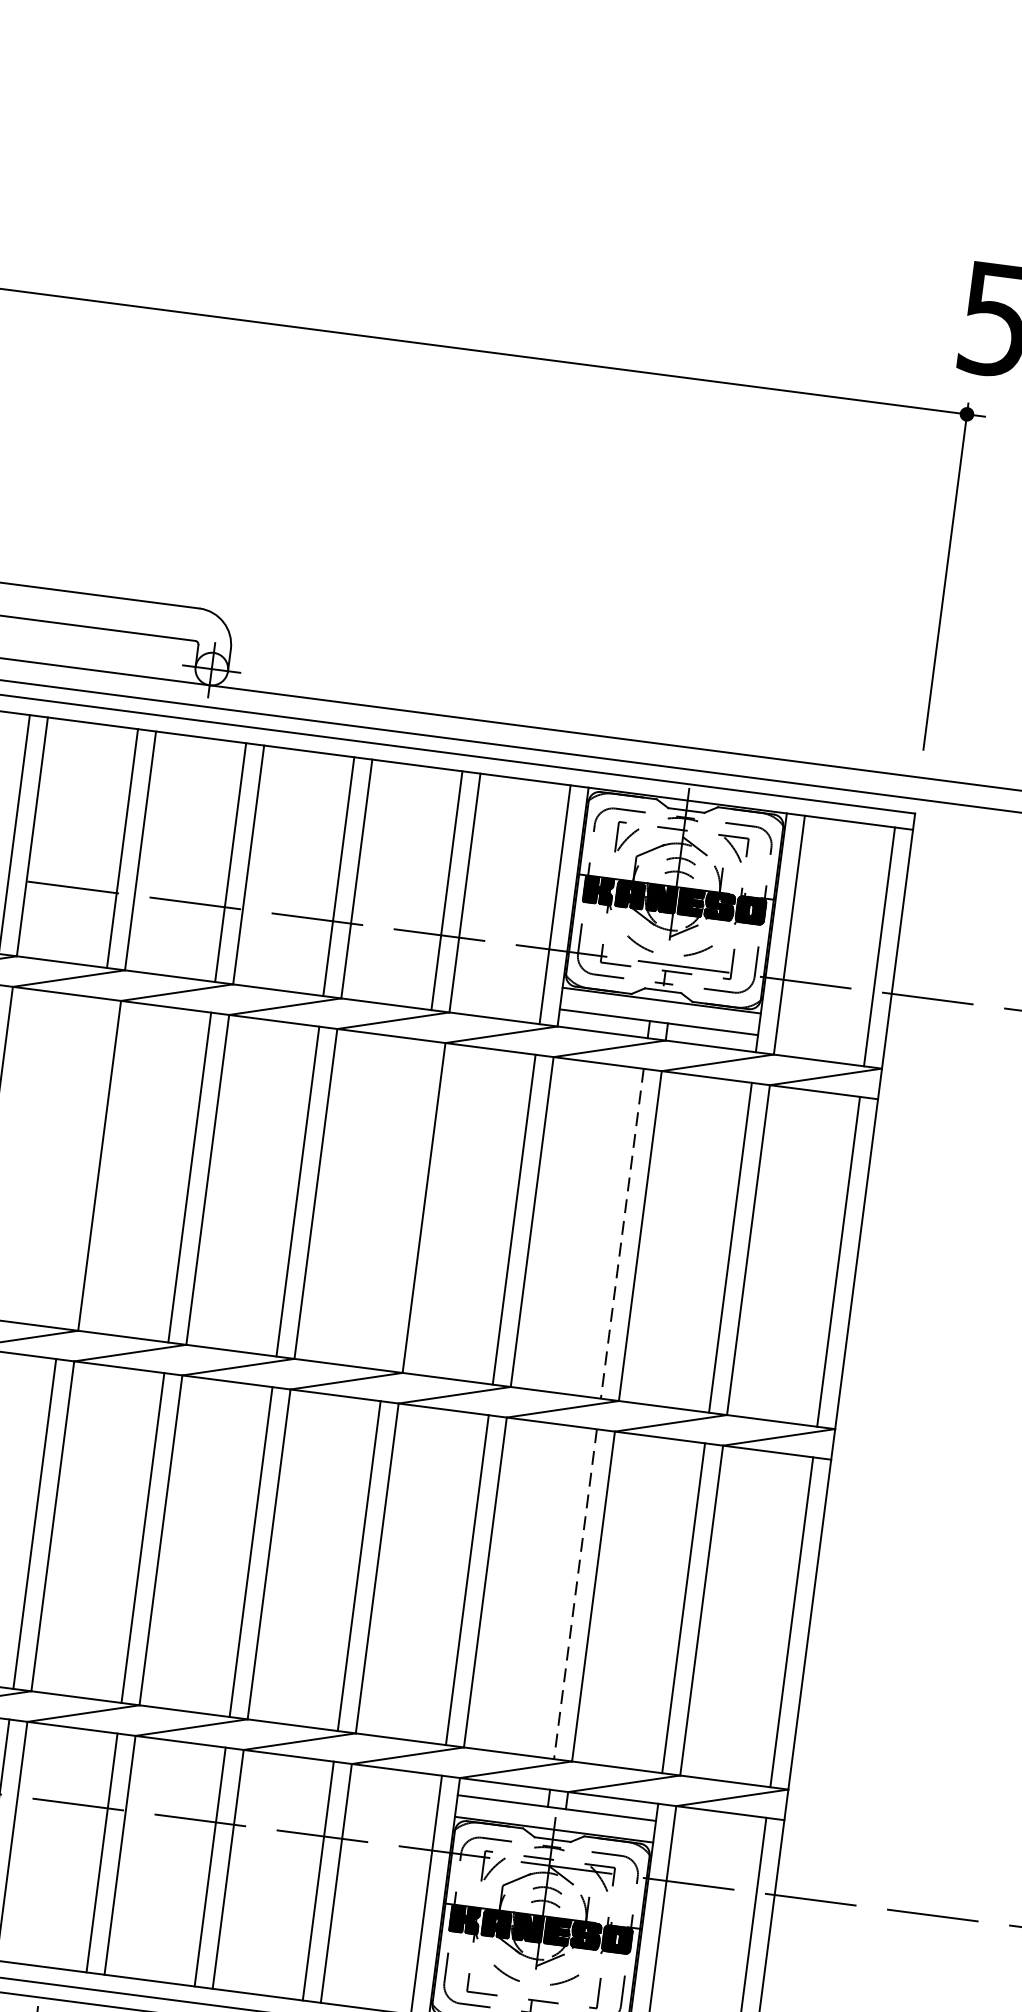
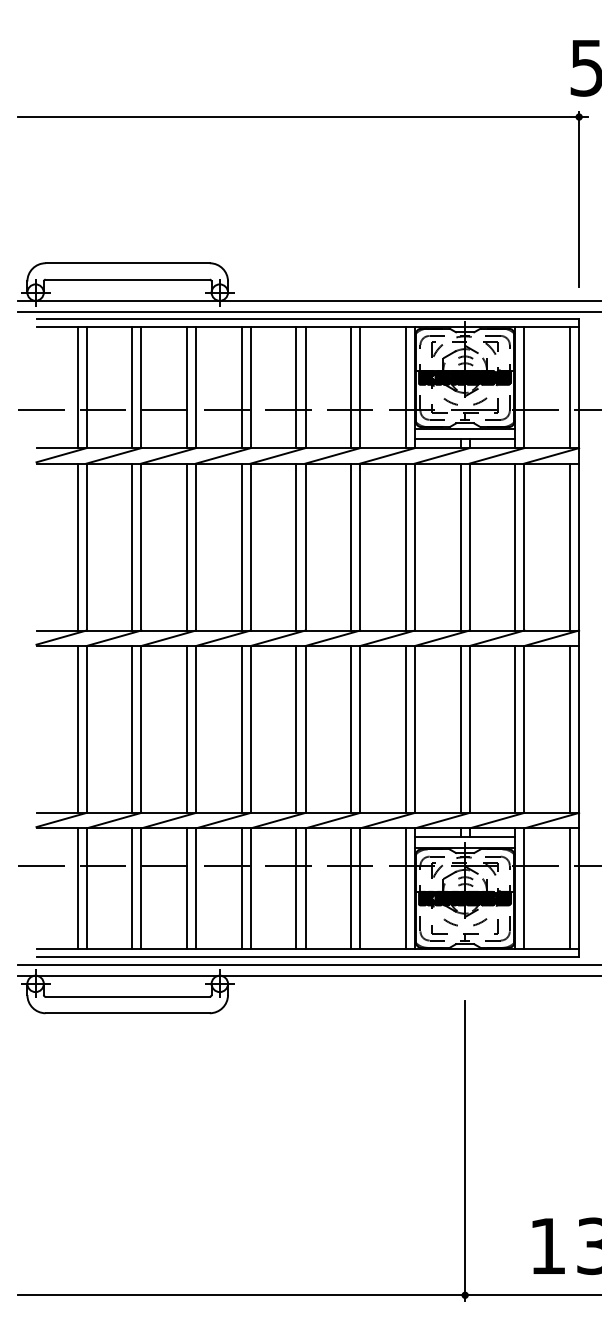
line: (82, 1162) -> (187, 546), added
line: (406, 1204) -> (351, 546), added
line: (622, 1234) -> (460, 547), dashed -> solid
line: (575, 1594) -> (460, 729), dashed -> solid

